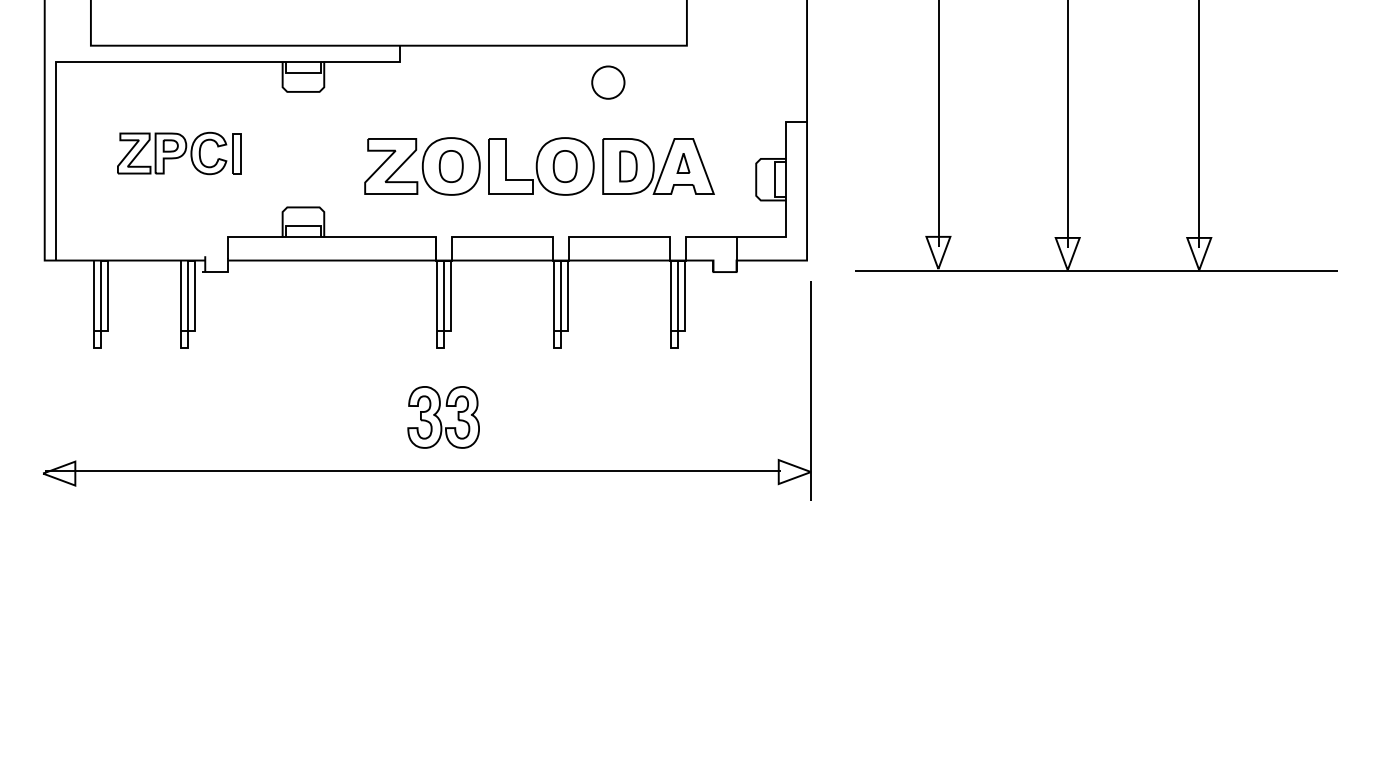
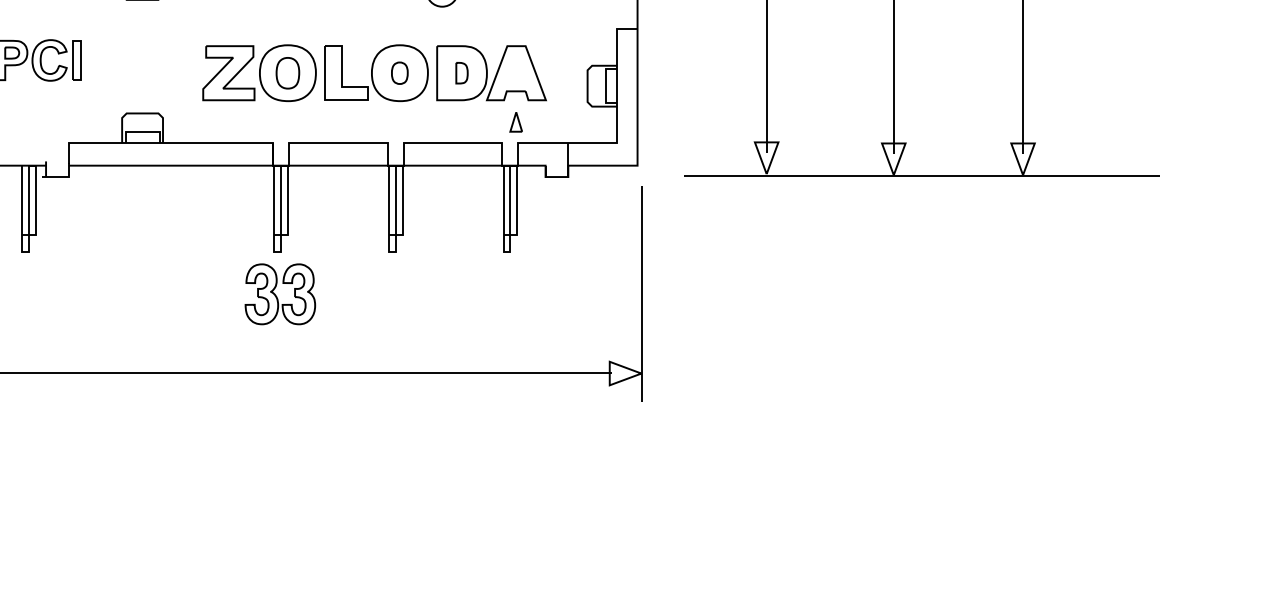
part: (683, 163) -> (516, 122), moved
part: (564, 166) -> (399, 73), size x0.7
part: (628, 166) -> (462, 73), size x0.7
part: (443, 417) -> (280, 294), moved

